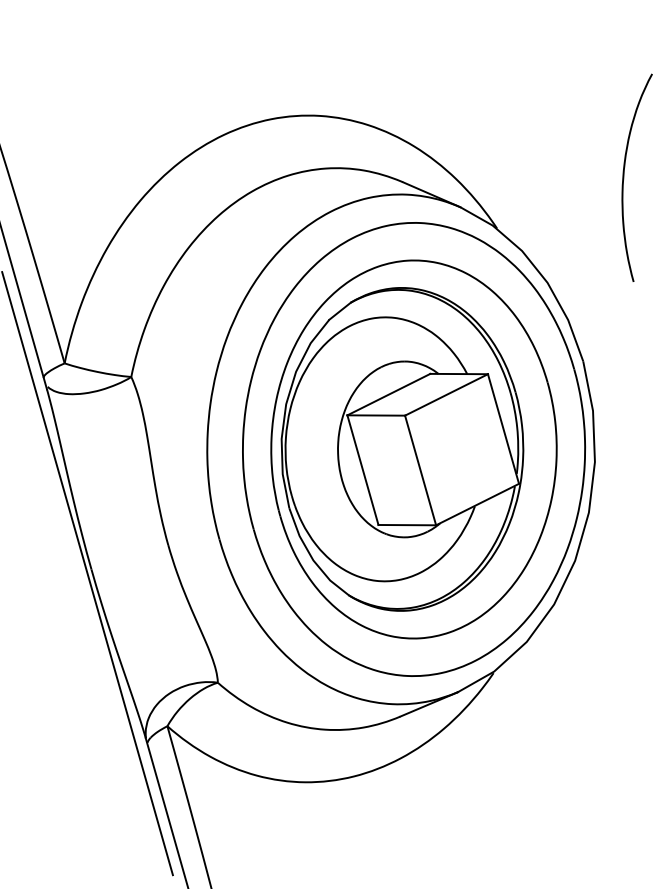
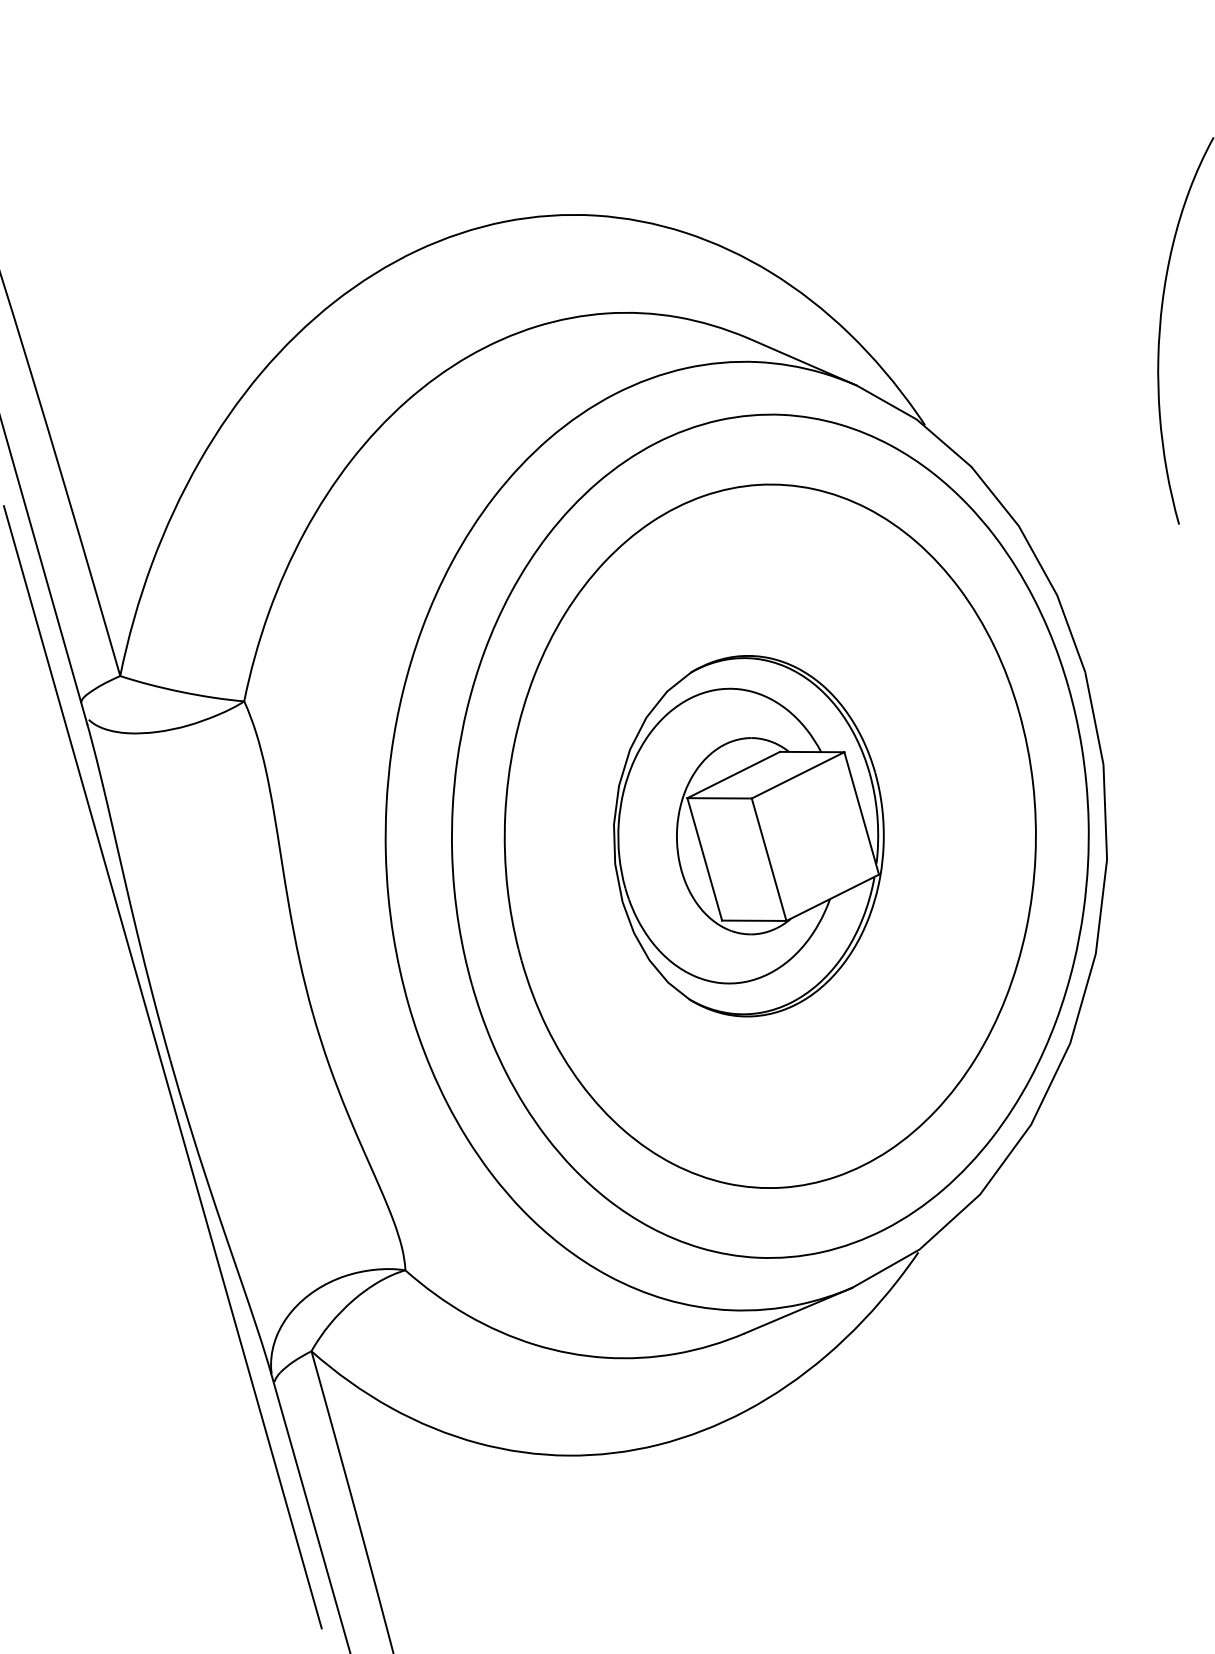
part: (402, 449) -> (748, 836), size x0.6

